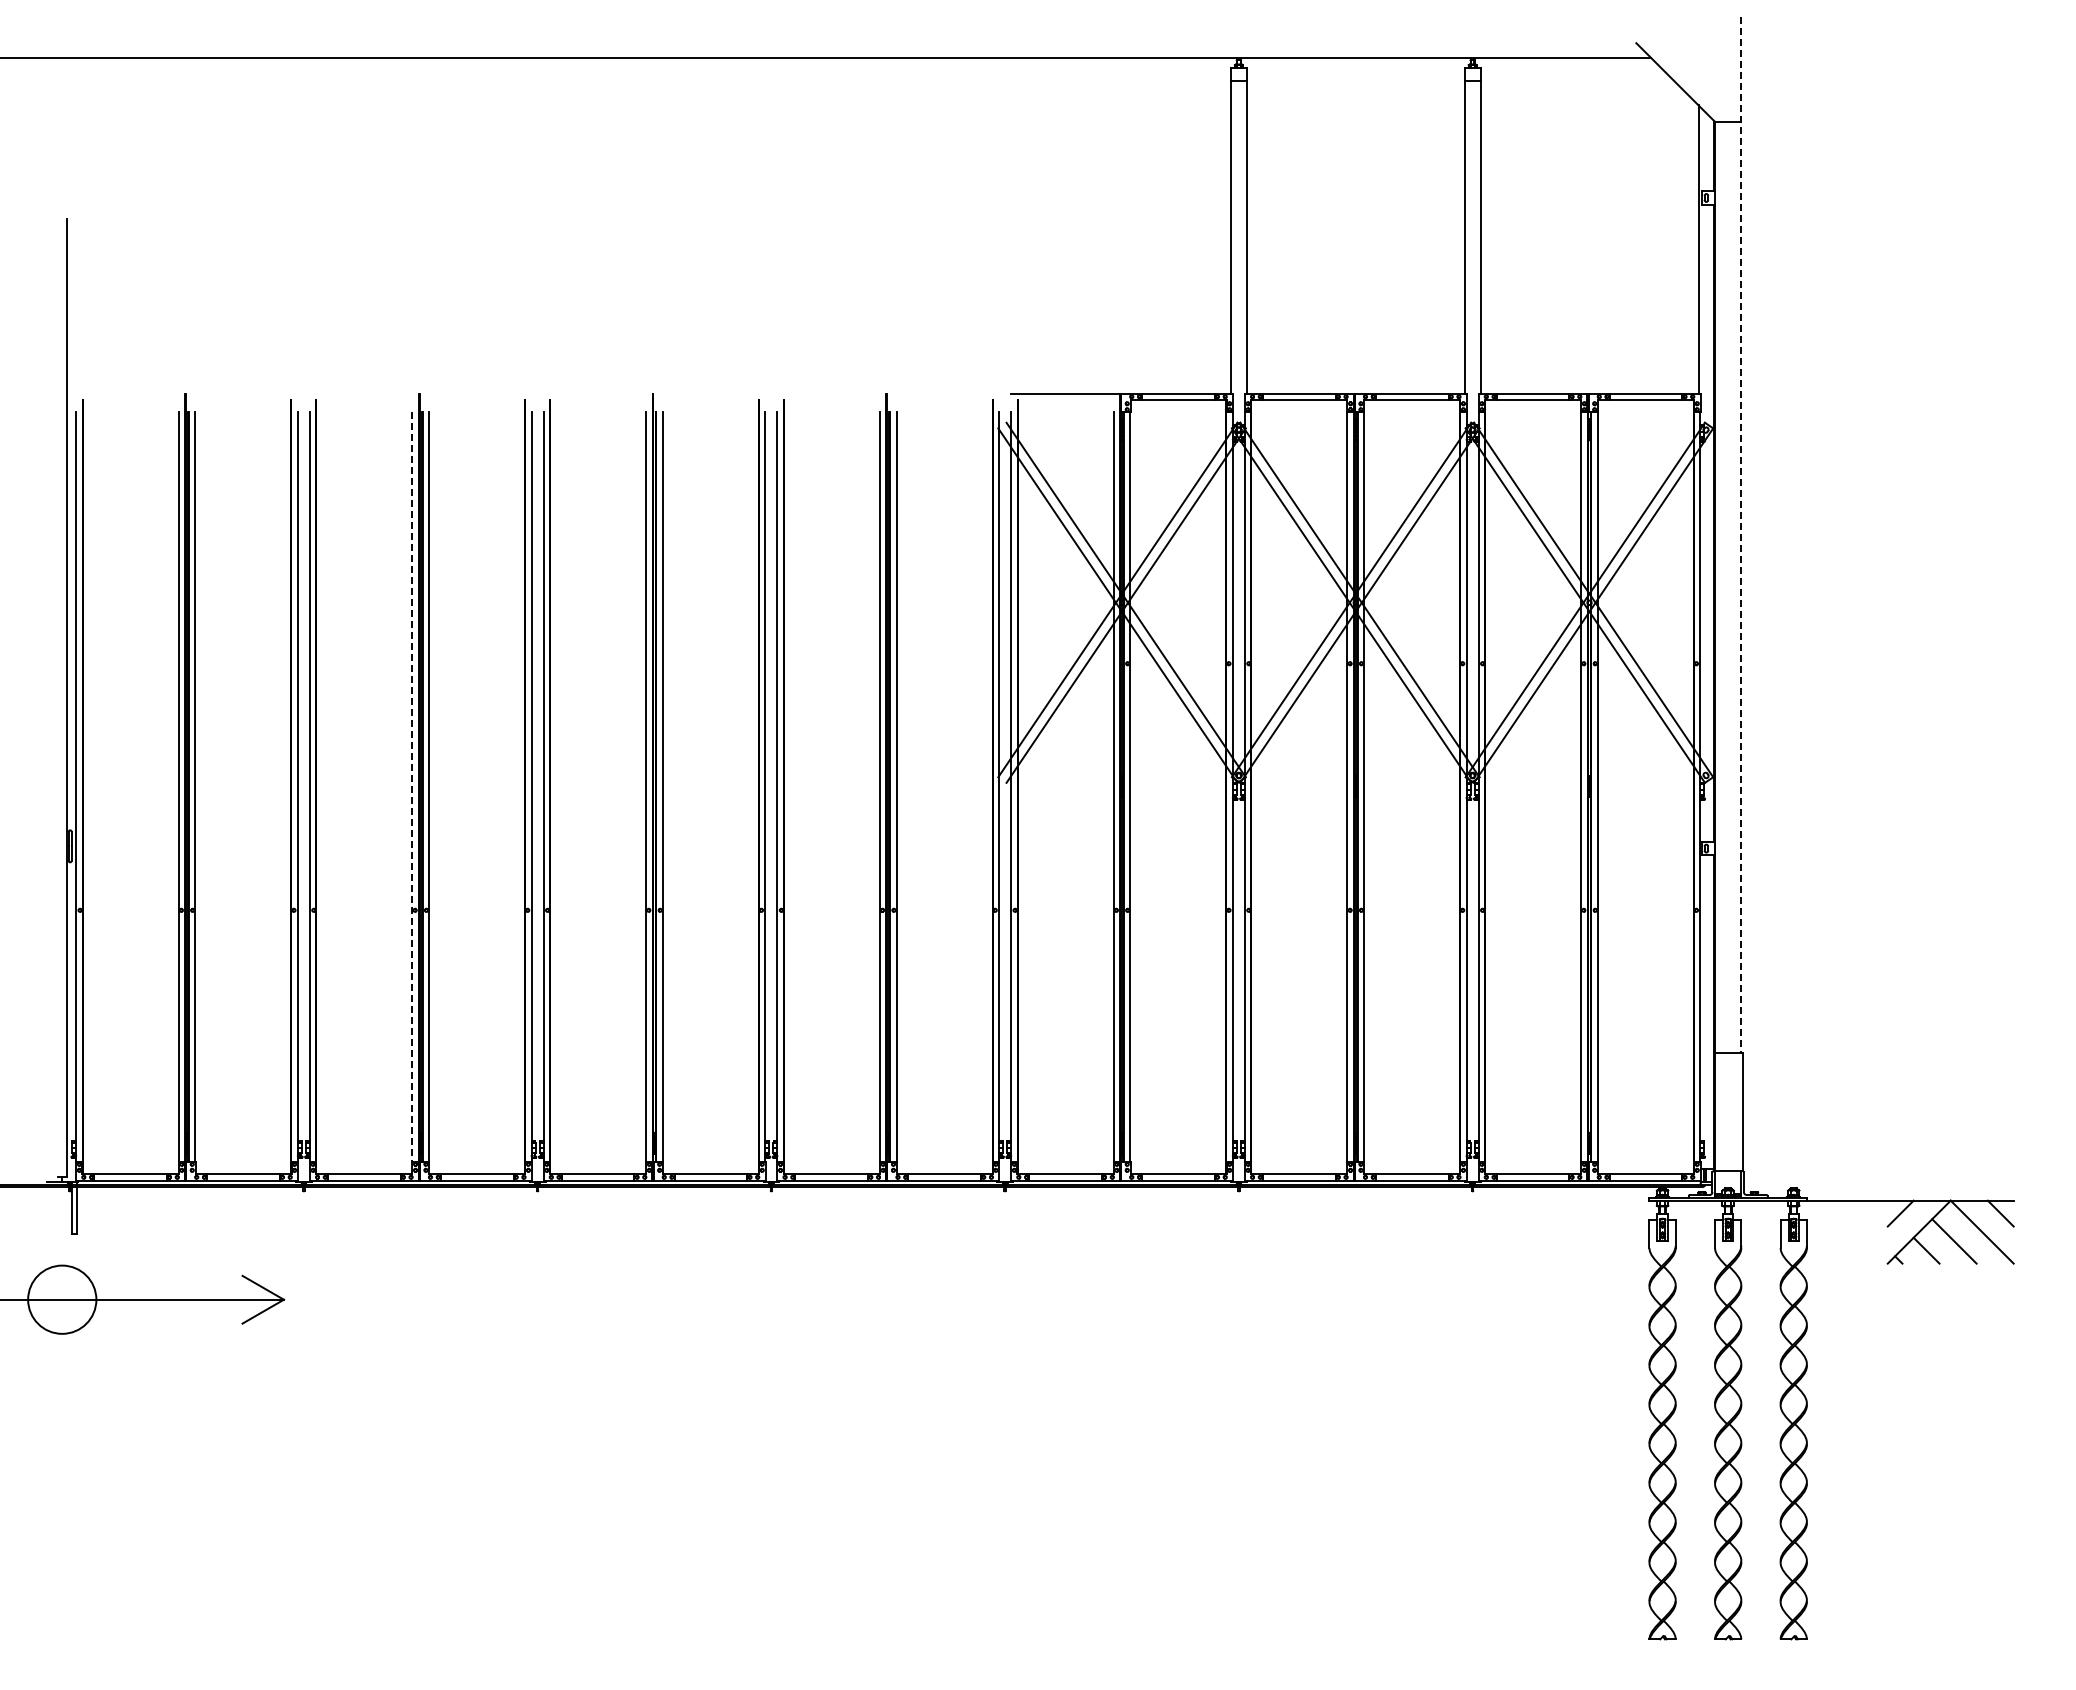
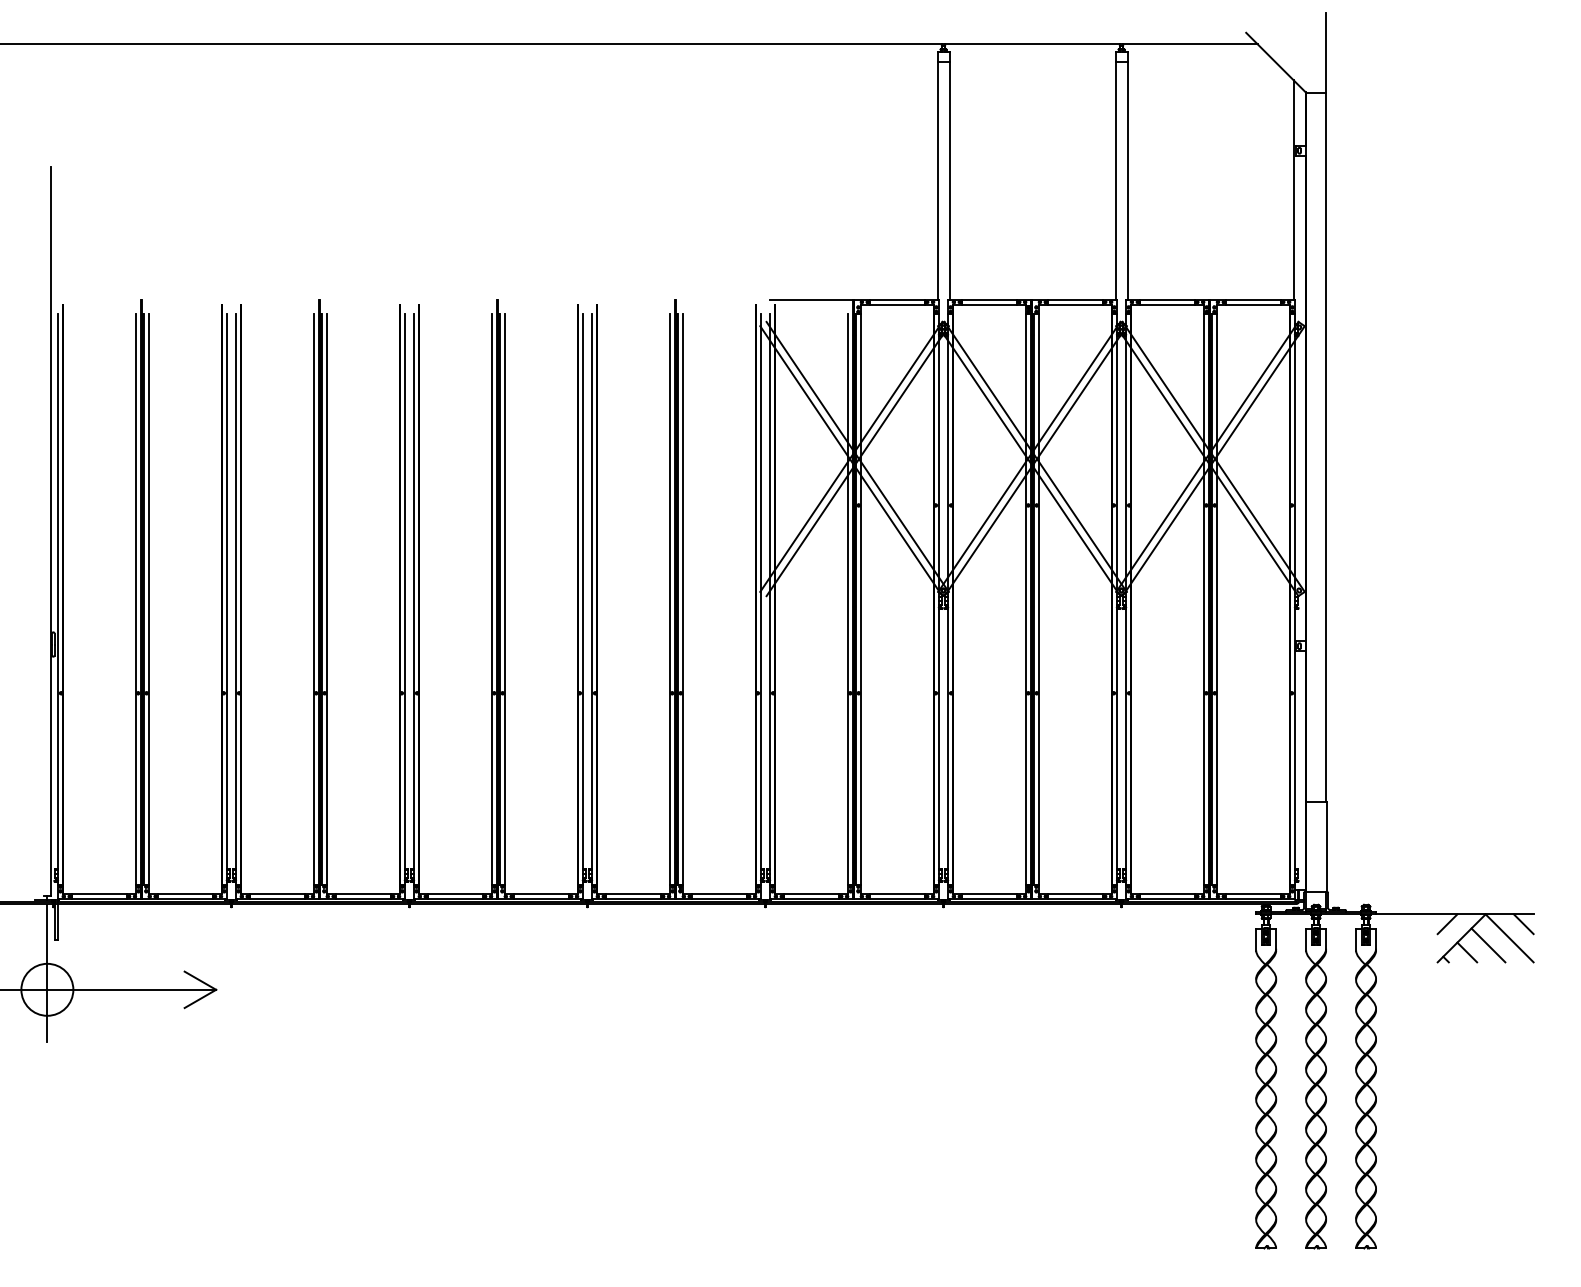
line: (1741, 535) -> (1326, 407), dashed -> solid
line: (412, 787) -> (314, 599), dashed -> solid
line: (62, 1277) -> (47, 972), added

